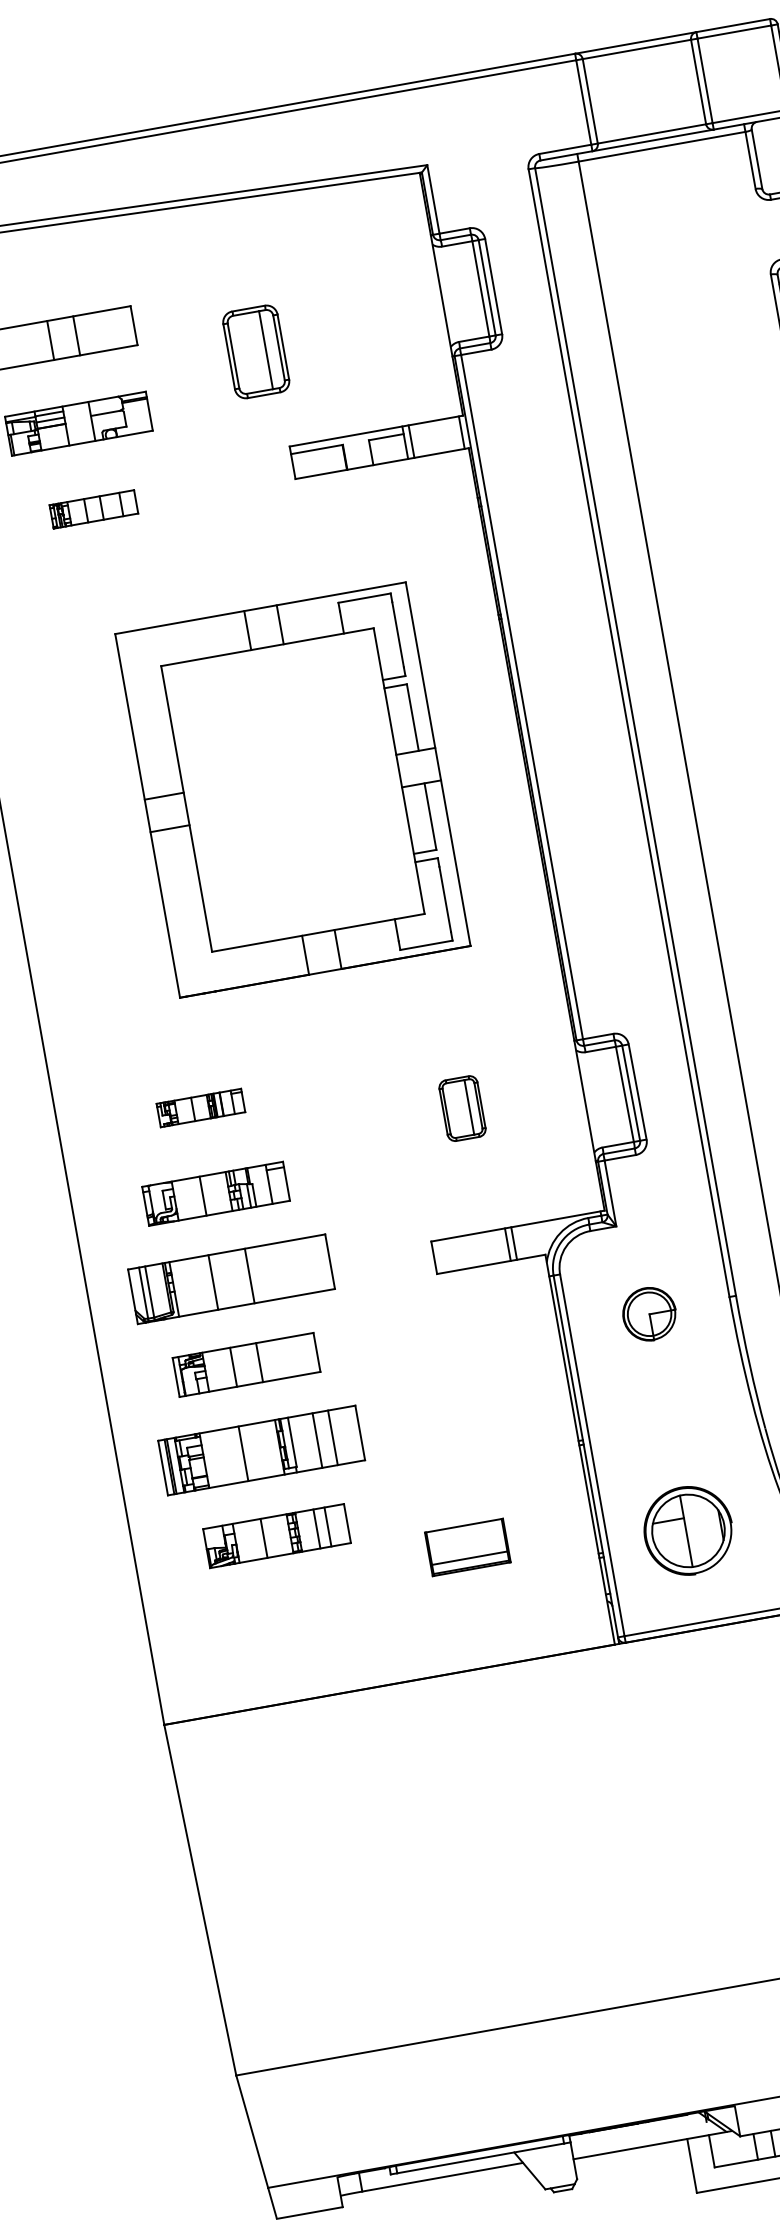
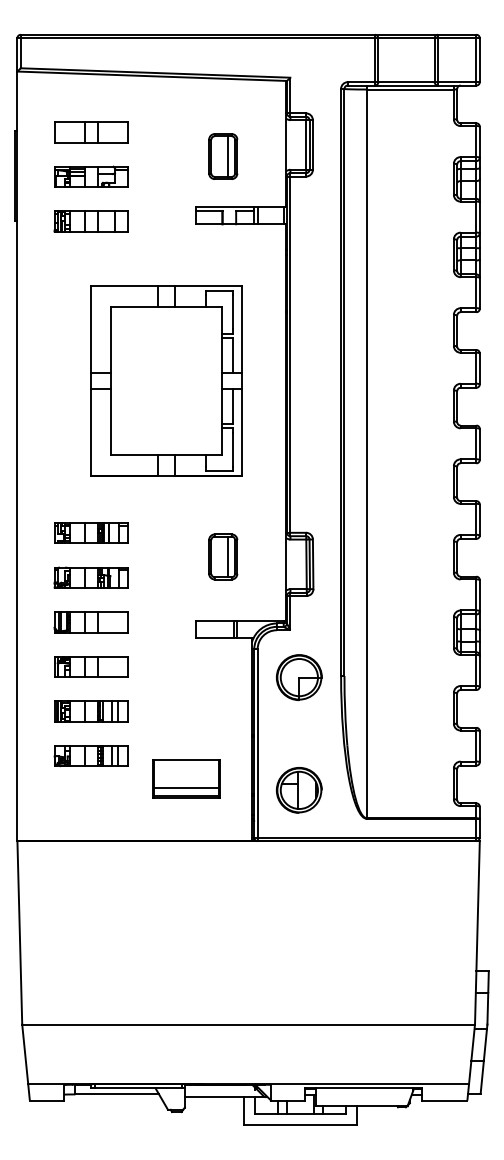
part: (256, 351) -> (223, 156), moved
part: (92, 509) -> (90, 221), size x1.67
part: (200, 1106) -> (91, 532), size x1.67
part: (462, 1107) -> (223, 556), size x1.43
part: (229, 1279) -> (90, 622), size x0.71
part: (648, 1314) -> (298, 677), size x1.67
part: (262, 1450) -> (91, 711), size x0.71
part: (467, 1546) -> (186, 778), size x1.67

